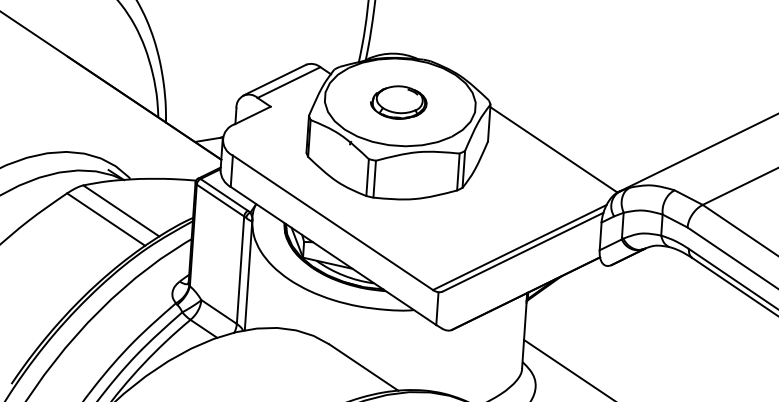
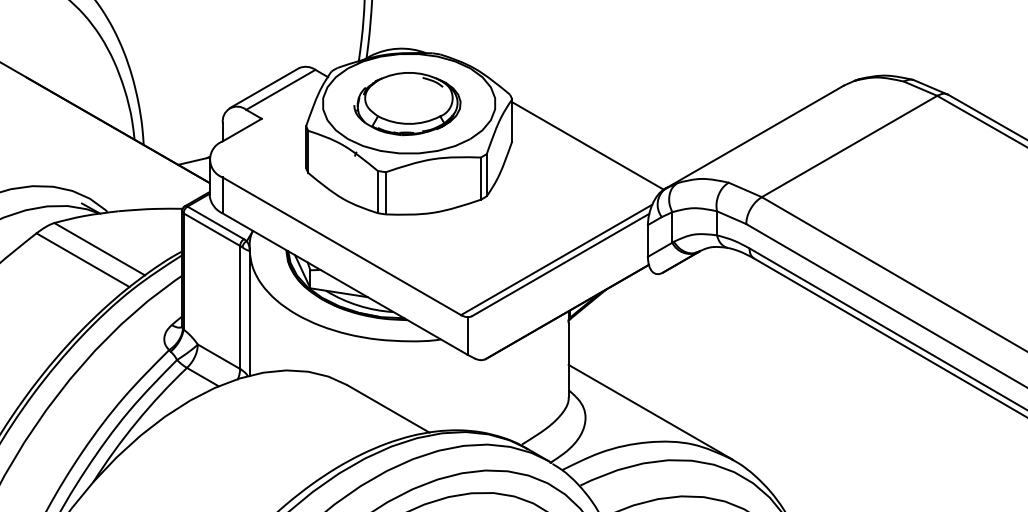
part: (398, 102) -> (407, 104), size x1.67

